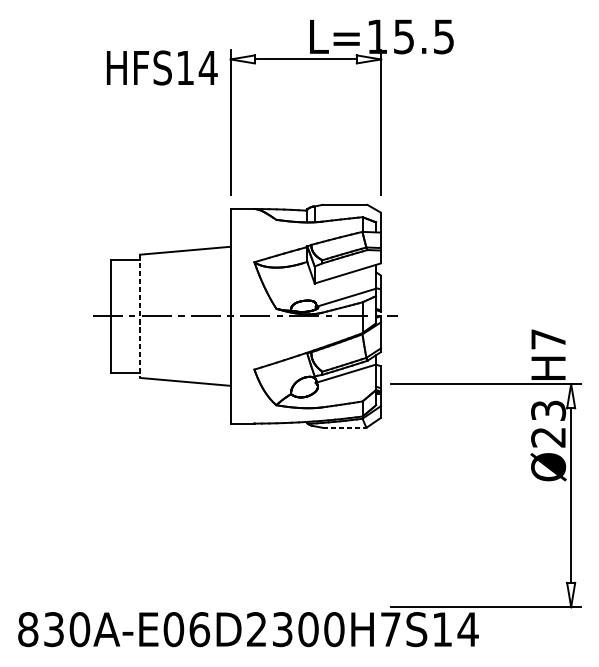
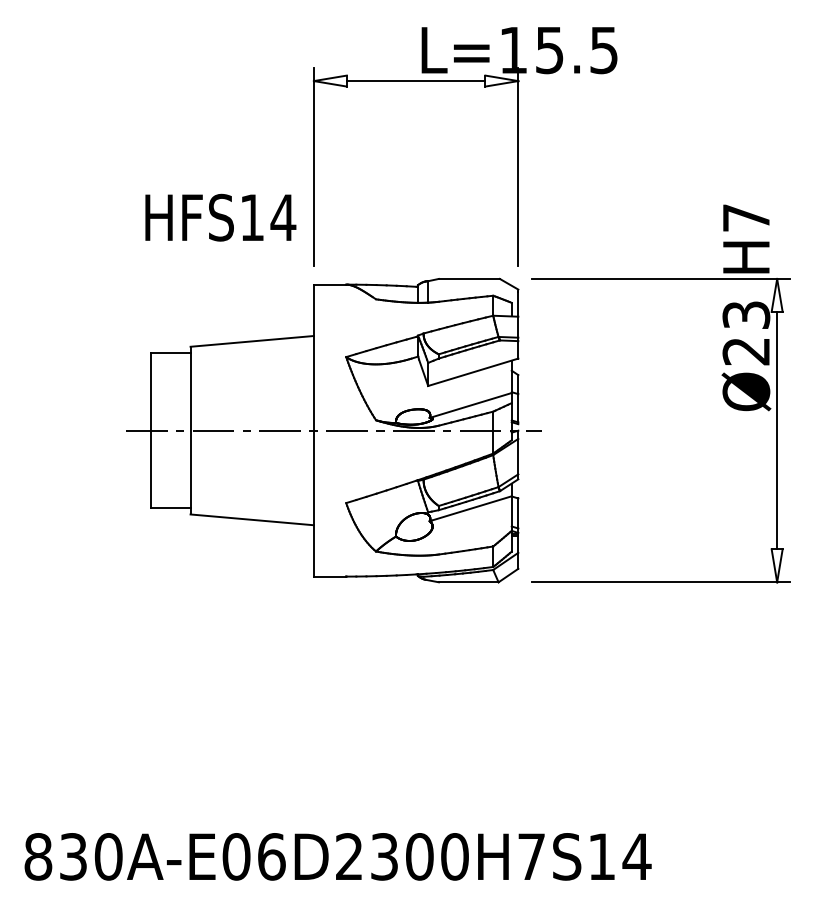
text: (162, 67) -> (220, 217), moved
line: (140, 316) -> (190, 430), dashed -> solid
line: (344, 427) -> (468, 582), dashed -> solid
part: (530, 468) -> (722, 393), moved

